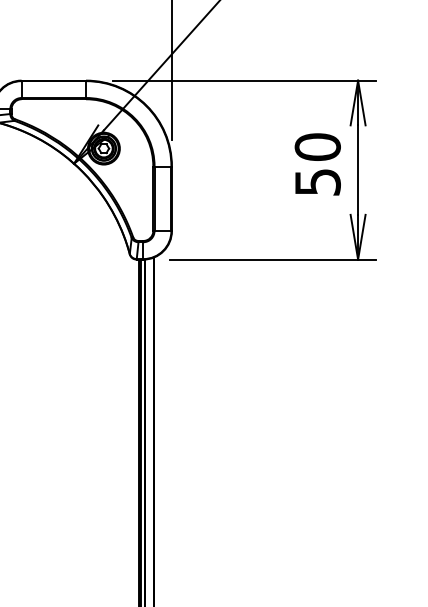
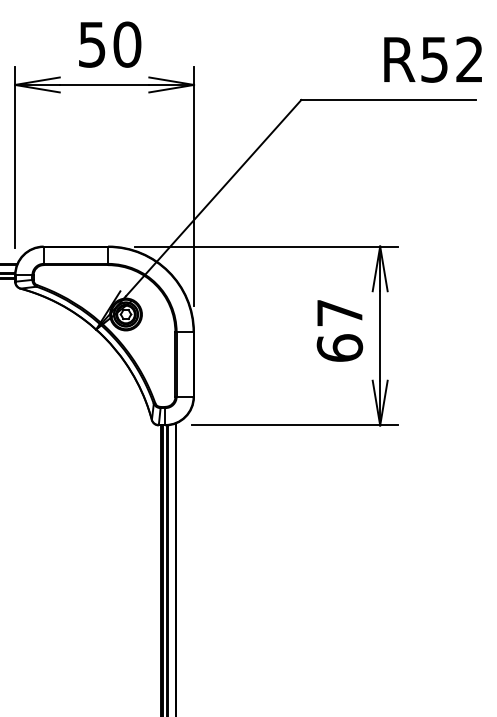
text: (317, 164) -> (339, 330), 50 -> 67

